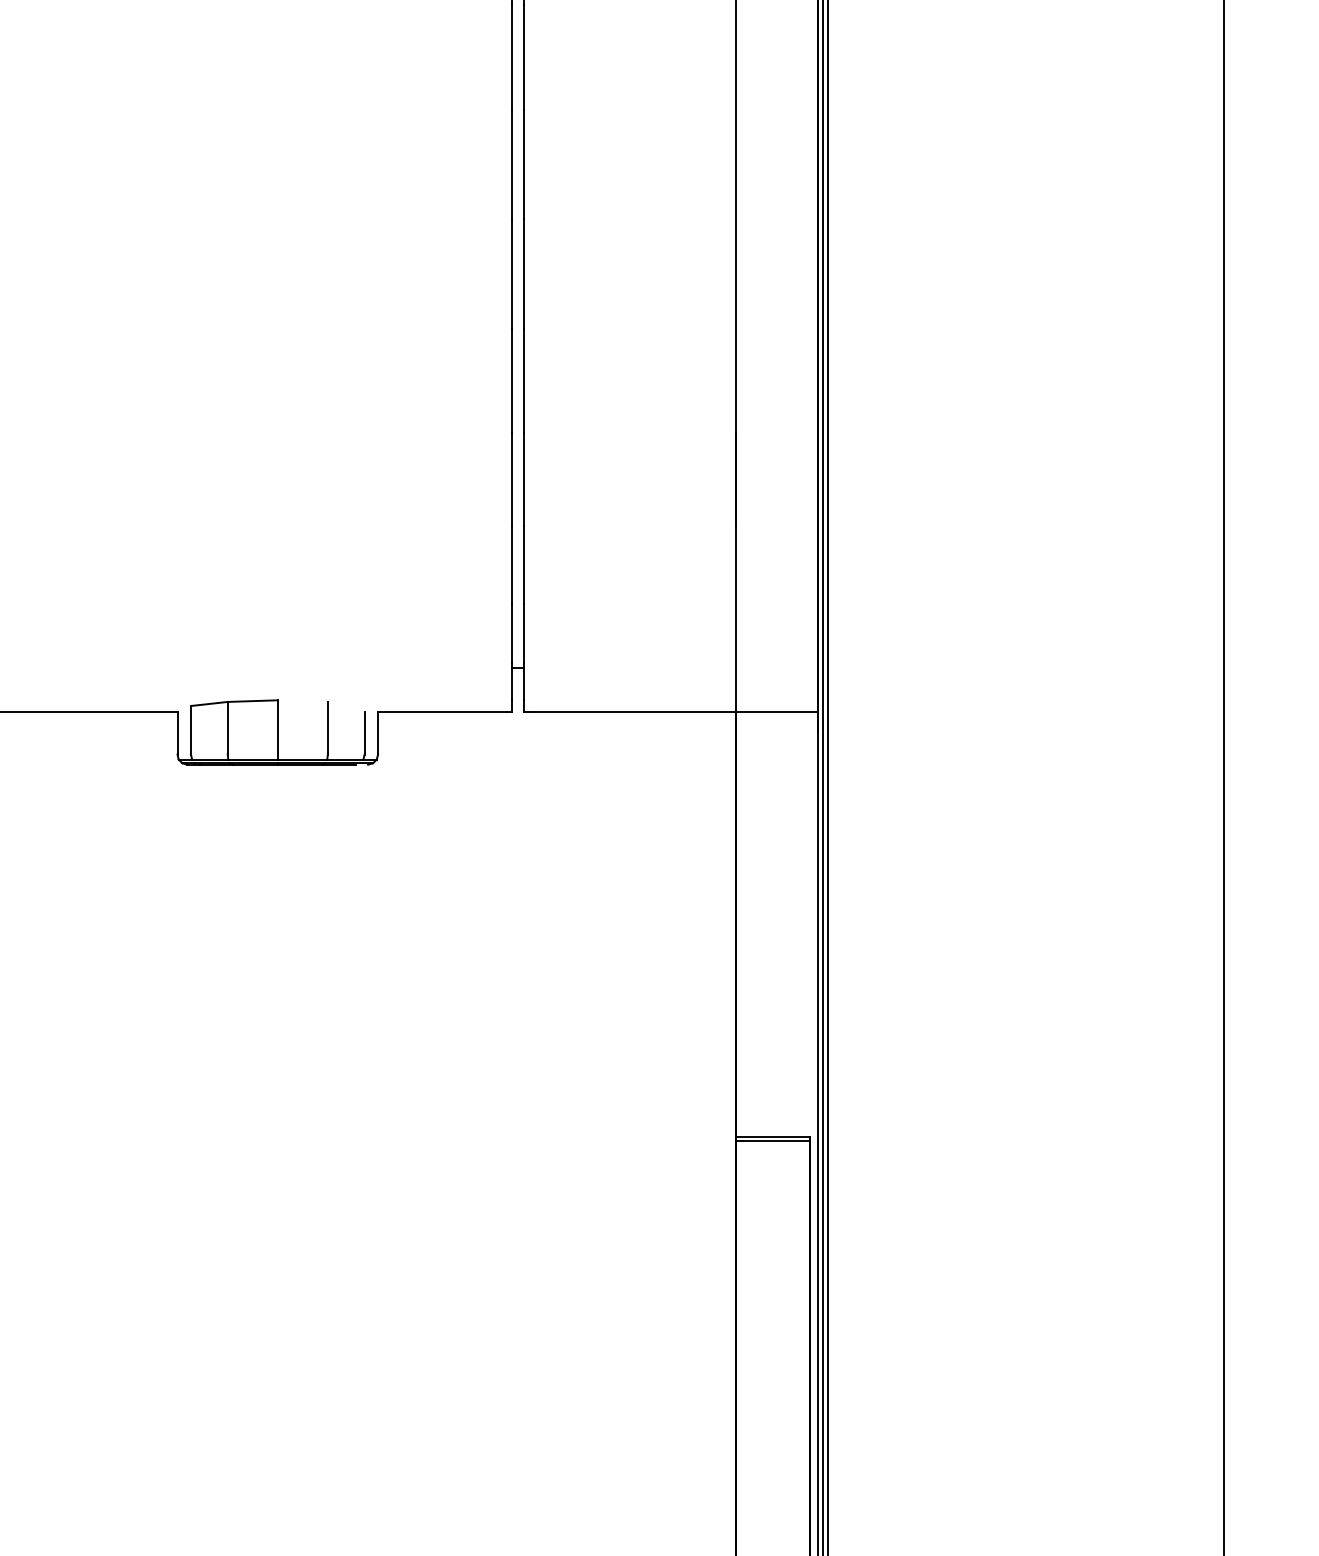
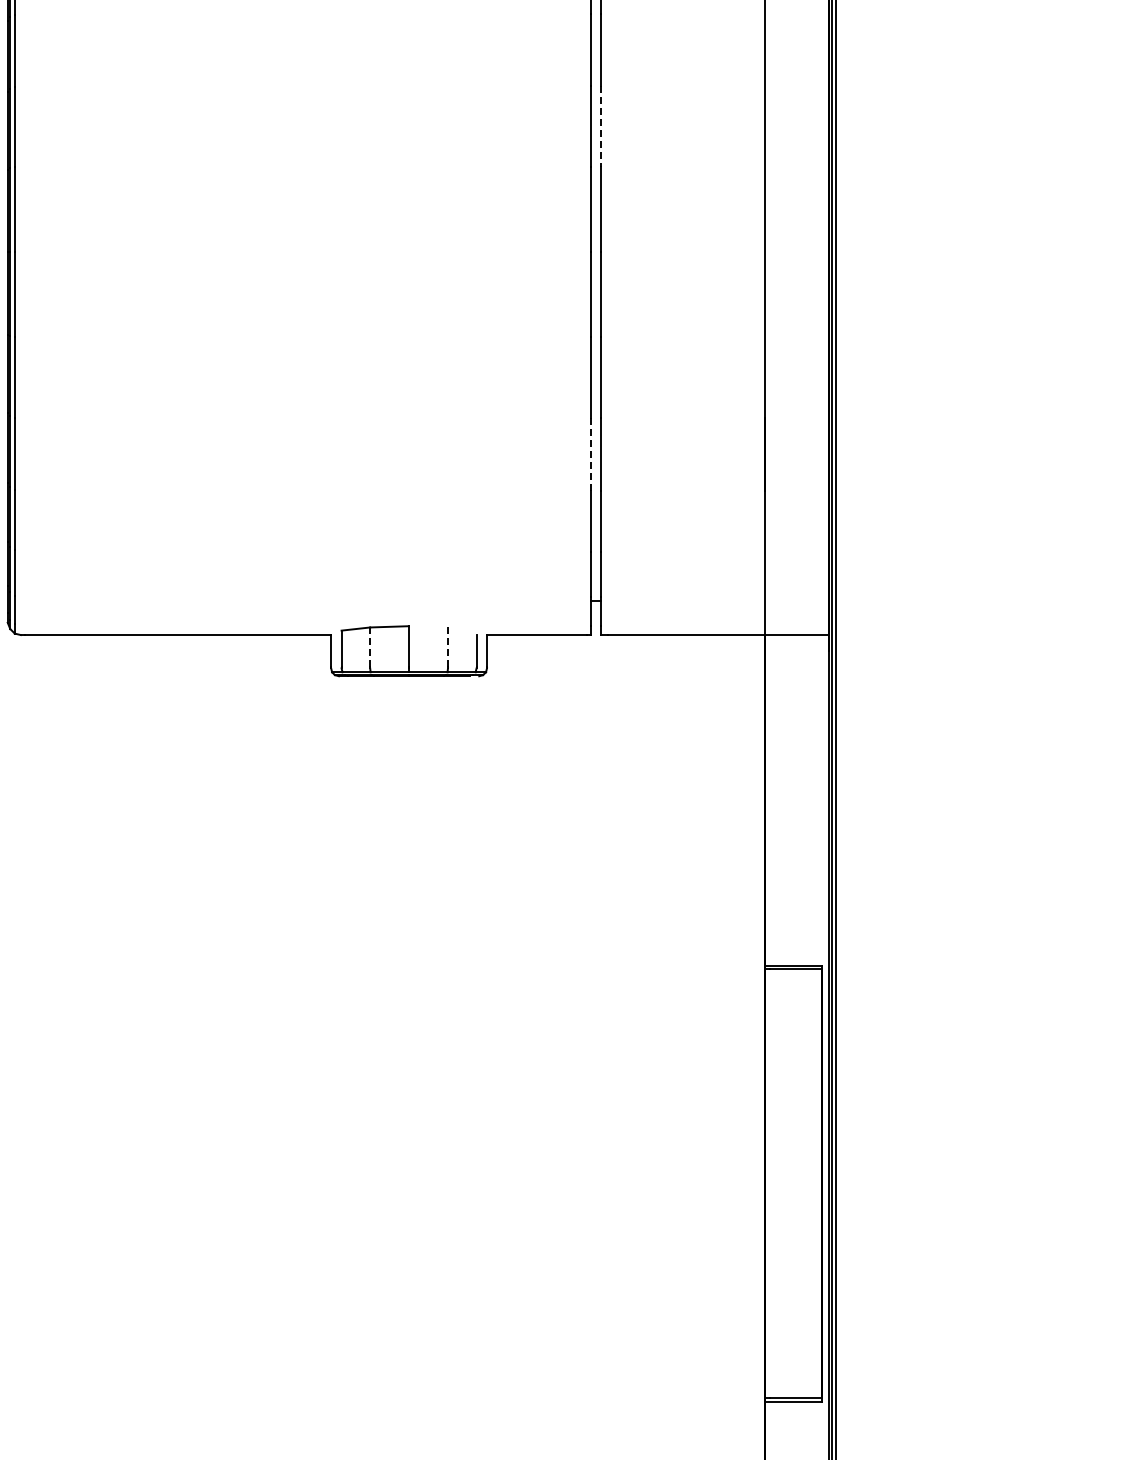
line: (524, 58) -> (600, 127), solid -> dashed
line: (511, 479) -> (590, 454), solid -> dashed
line: (228, 727) -> (370, 647), solid -> dashed
line: (328, 727) -> (448, 647), solid -> dashed

